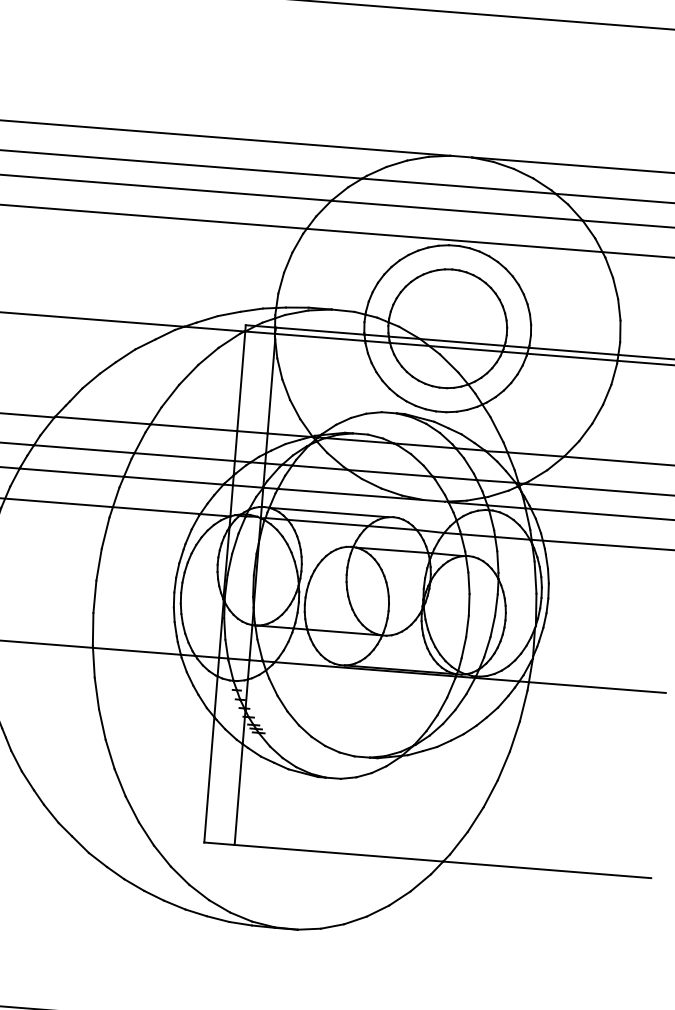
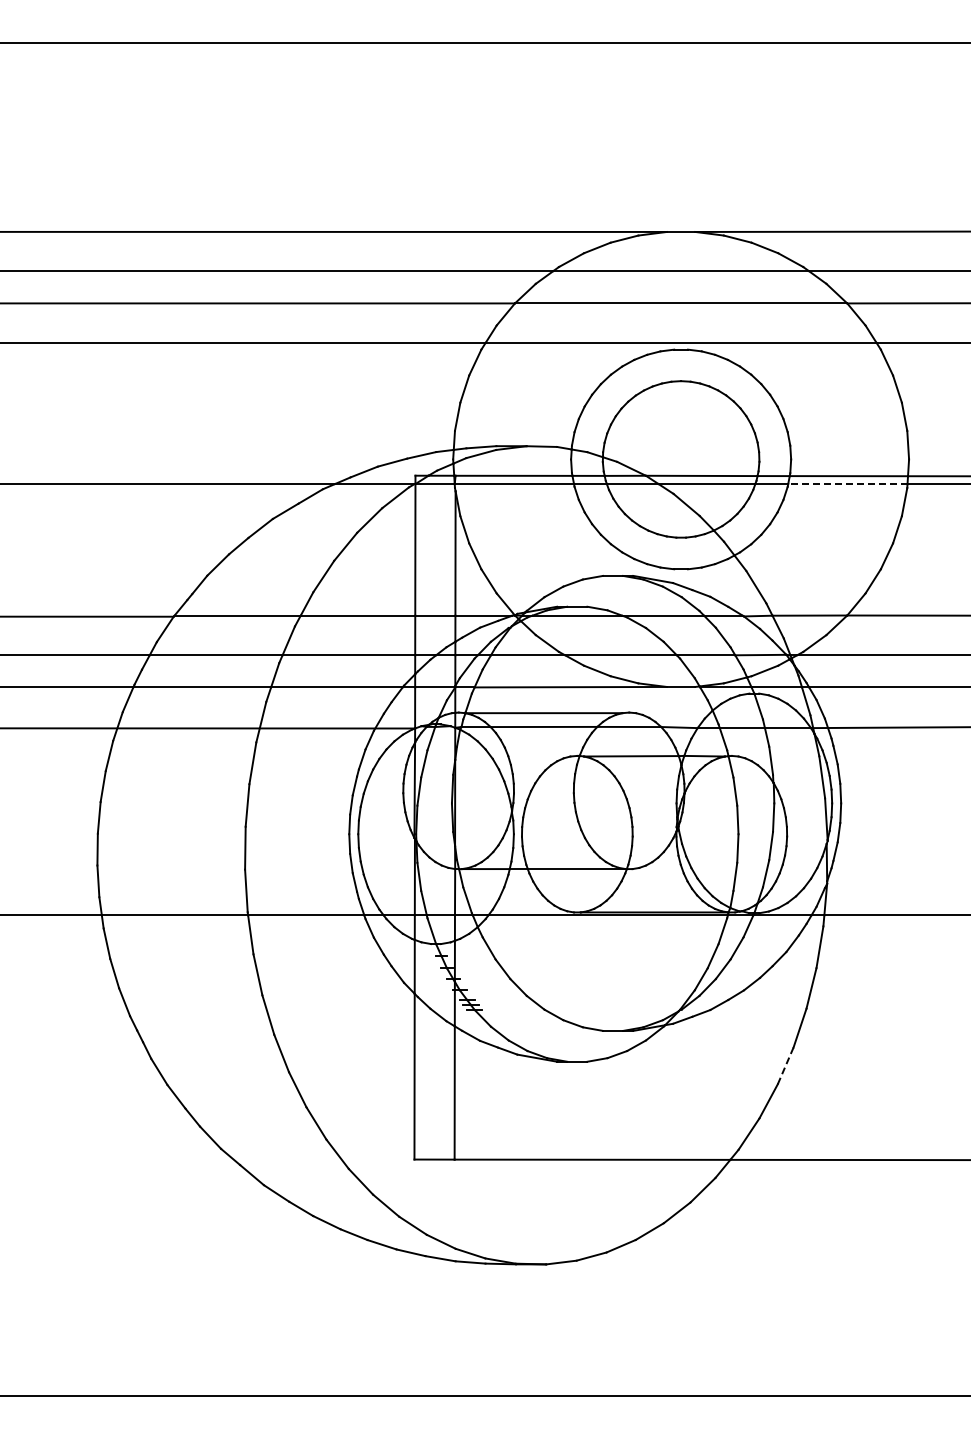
line: (572, 357) -> (847, 484), solid -> dashed
line: (490, 793) -> (785, 1065), solid -> dashed

